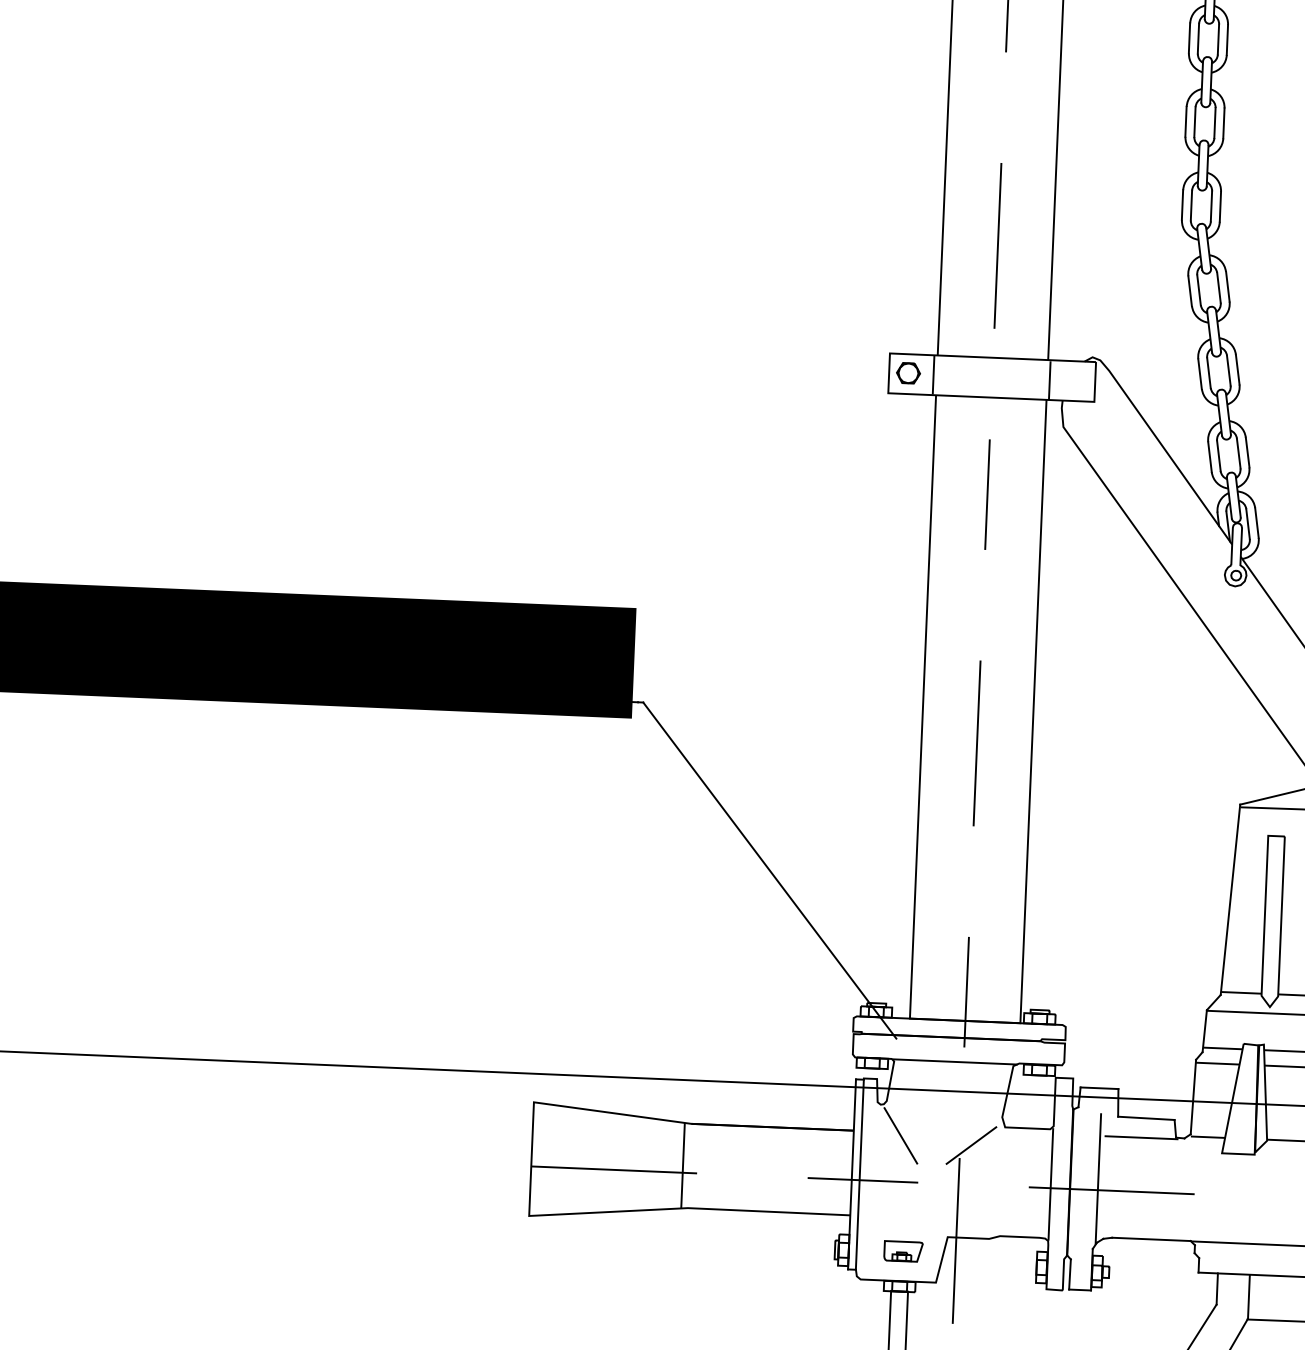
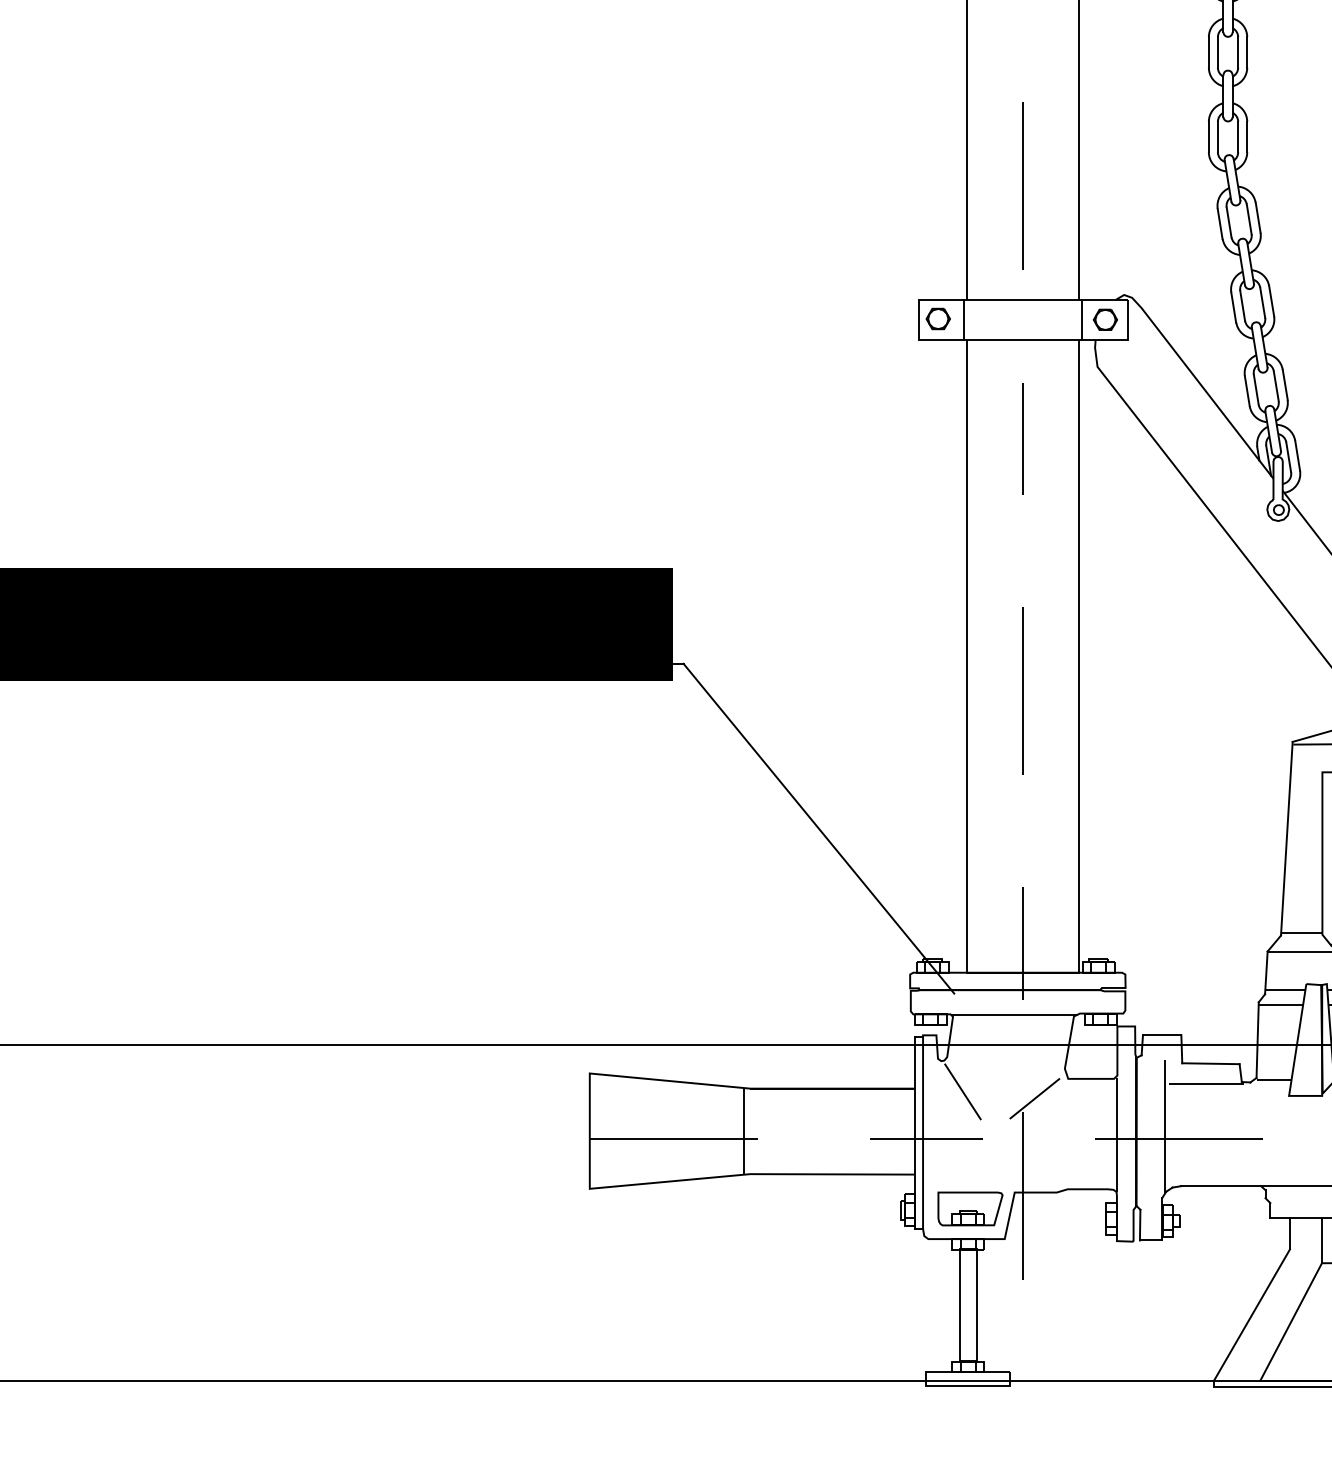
part: (1072, 380) -> (1104, 319), added
part: (903, 1251) -> (970, 1208), size x1.67

